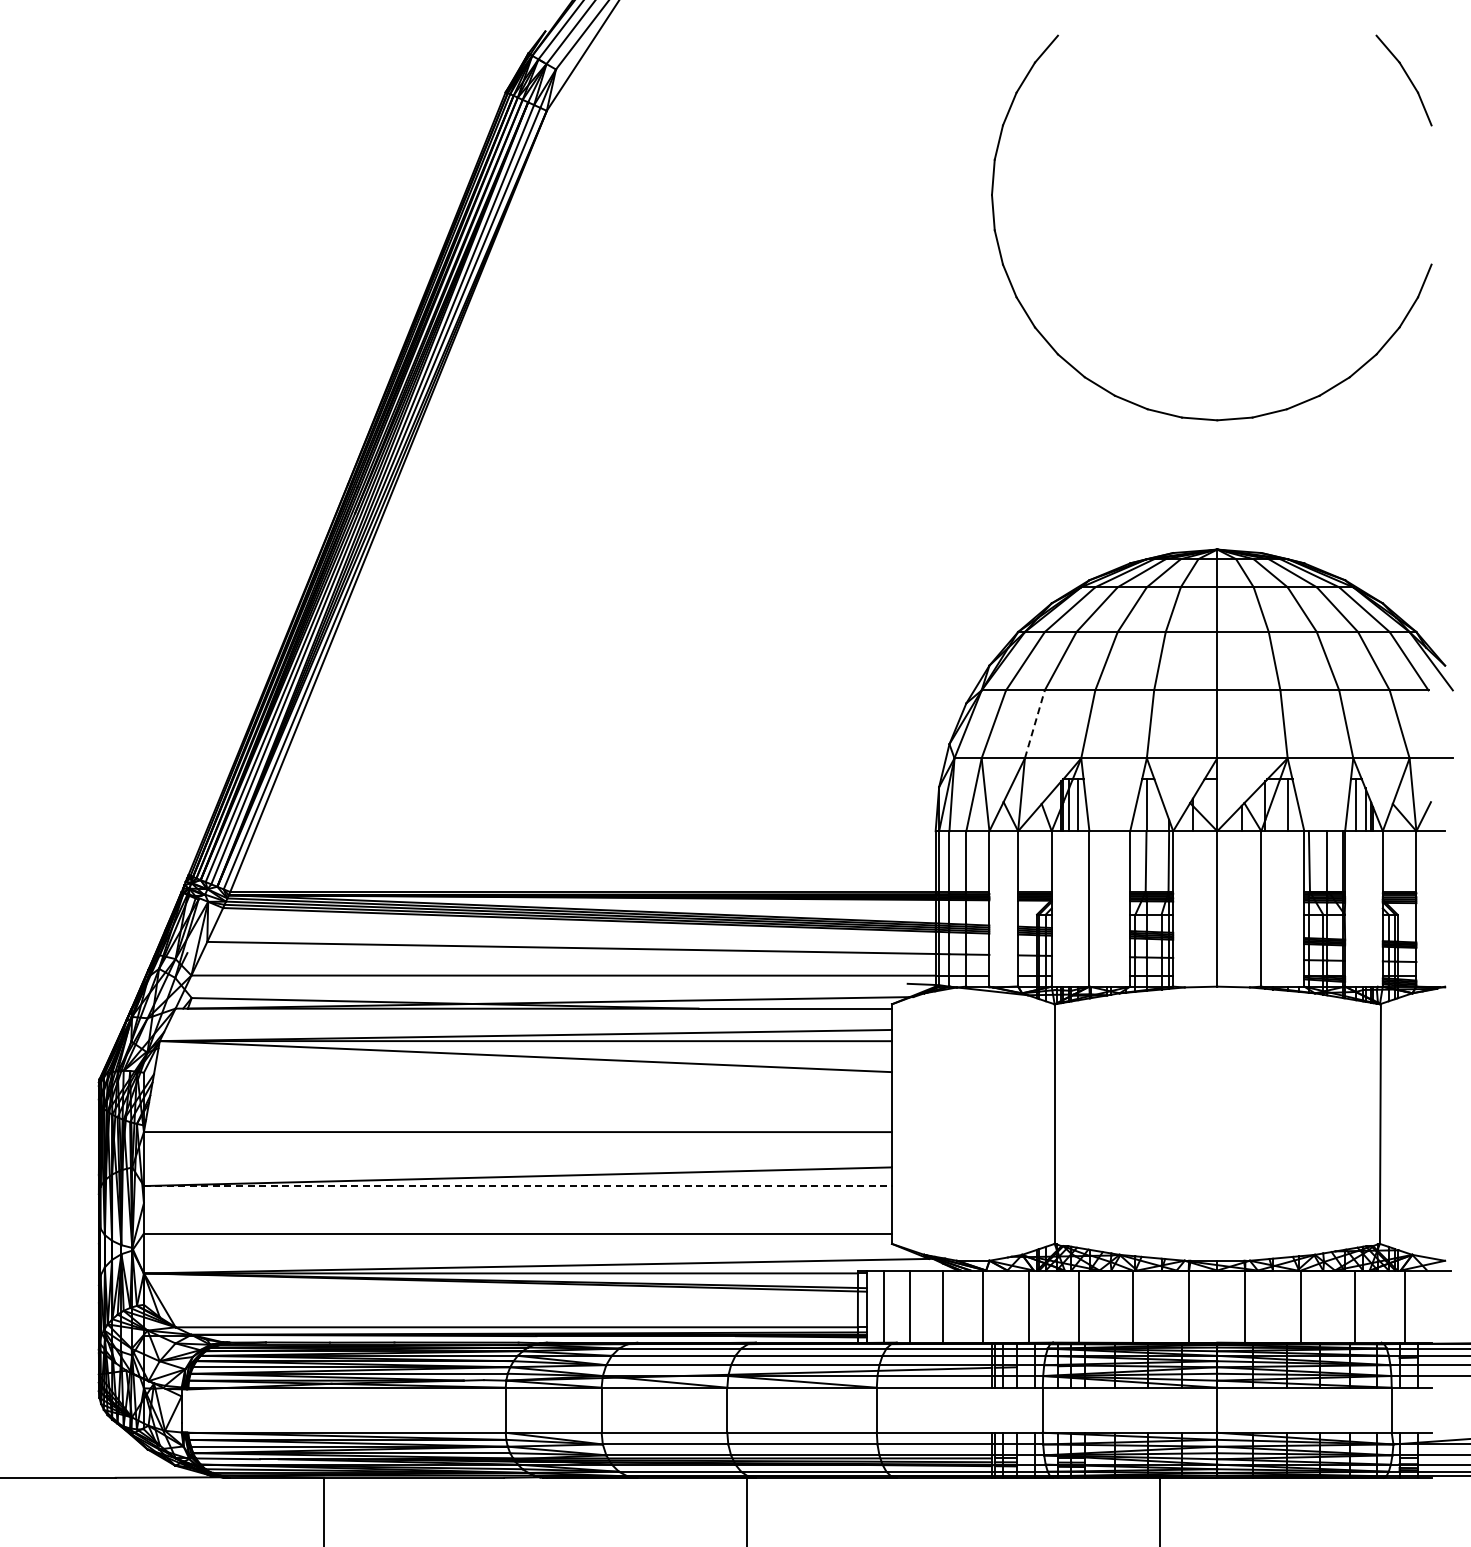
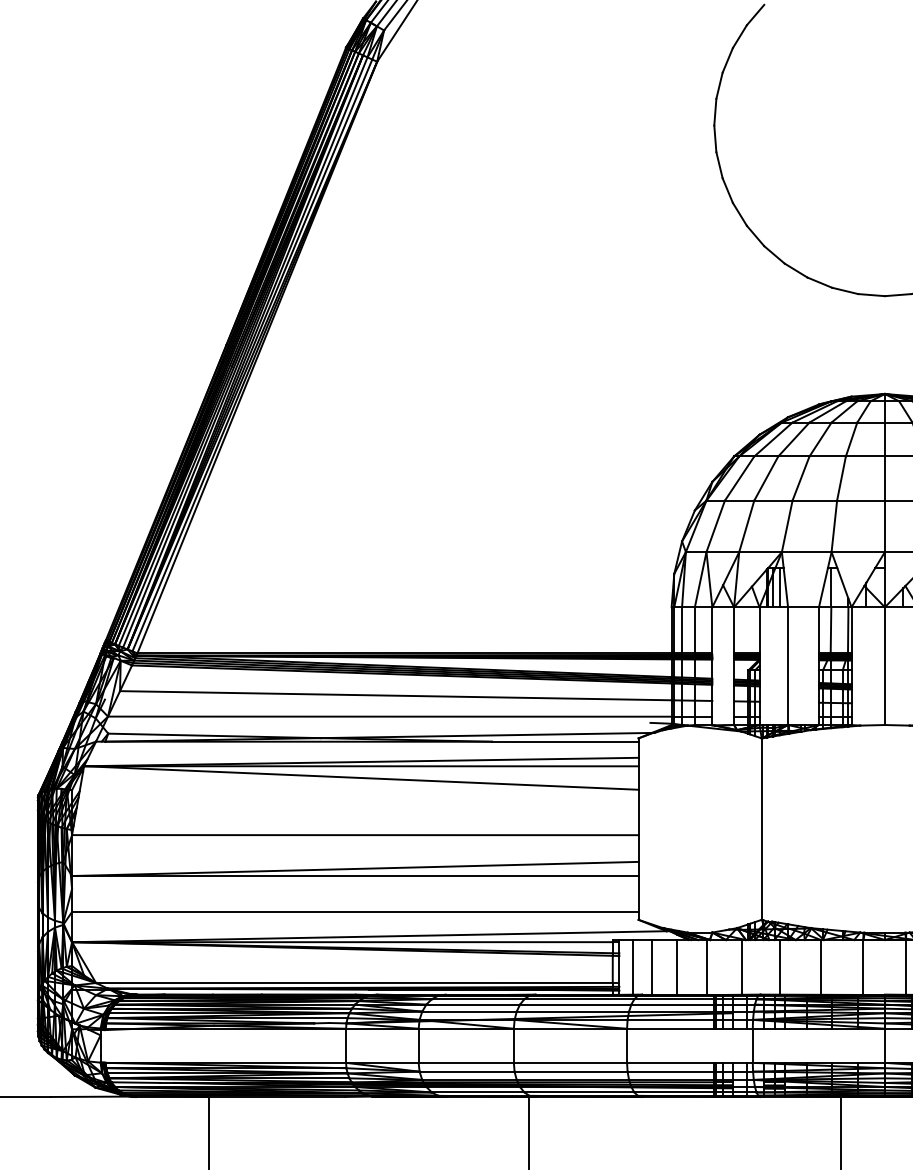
line: (1035, 723) -> (747, 525), dashed -> solid
line: (518, 1186) -> (355, 876), dashed -> solid

